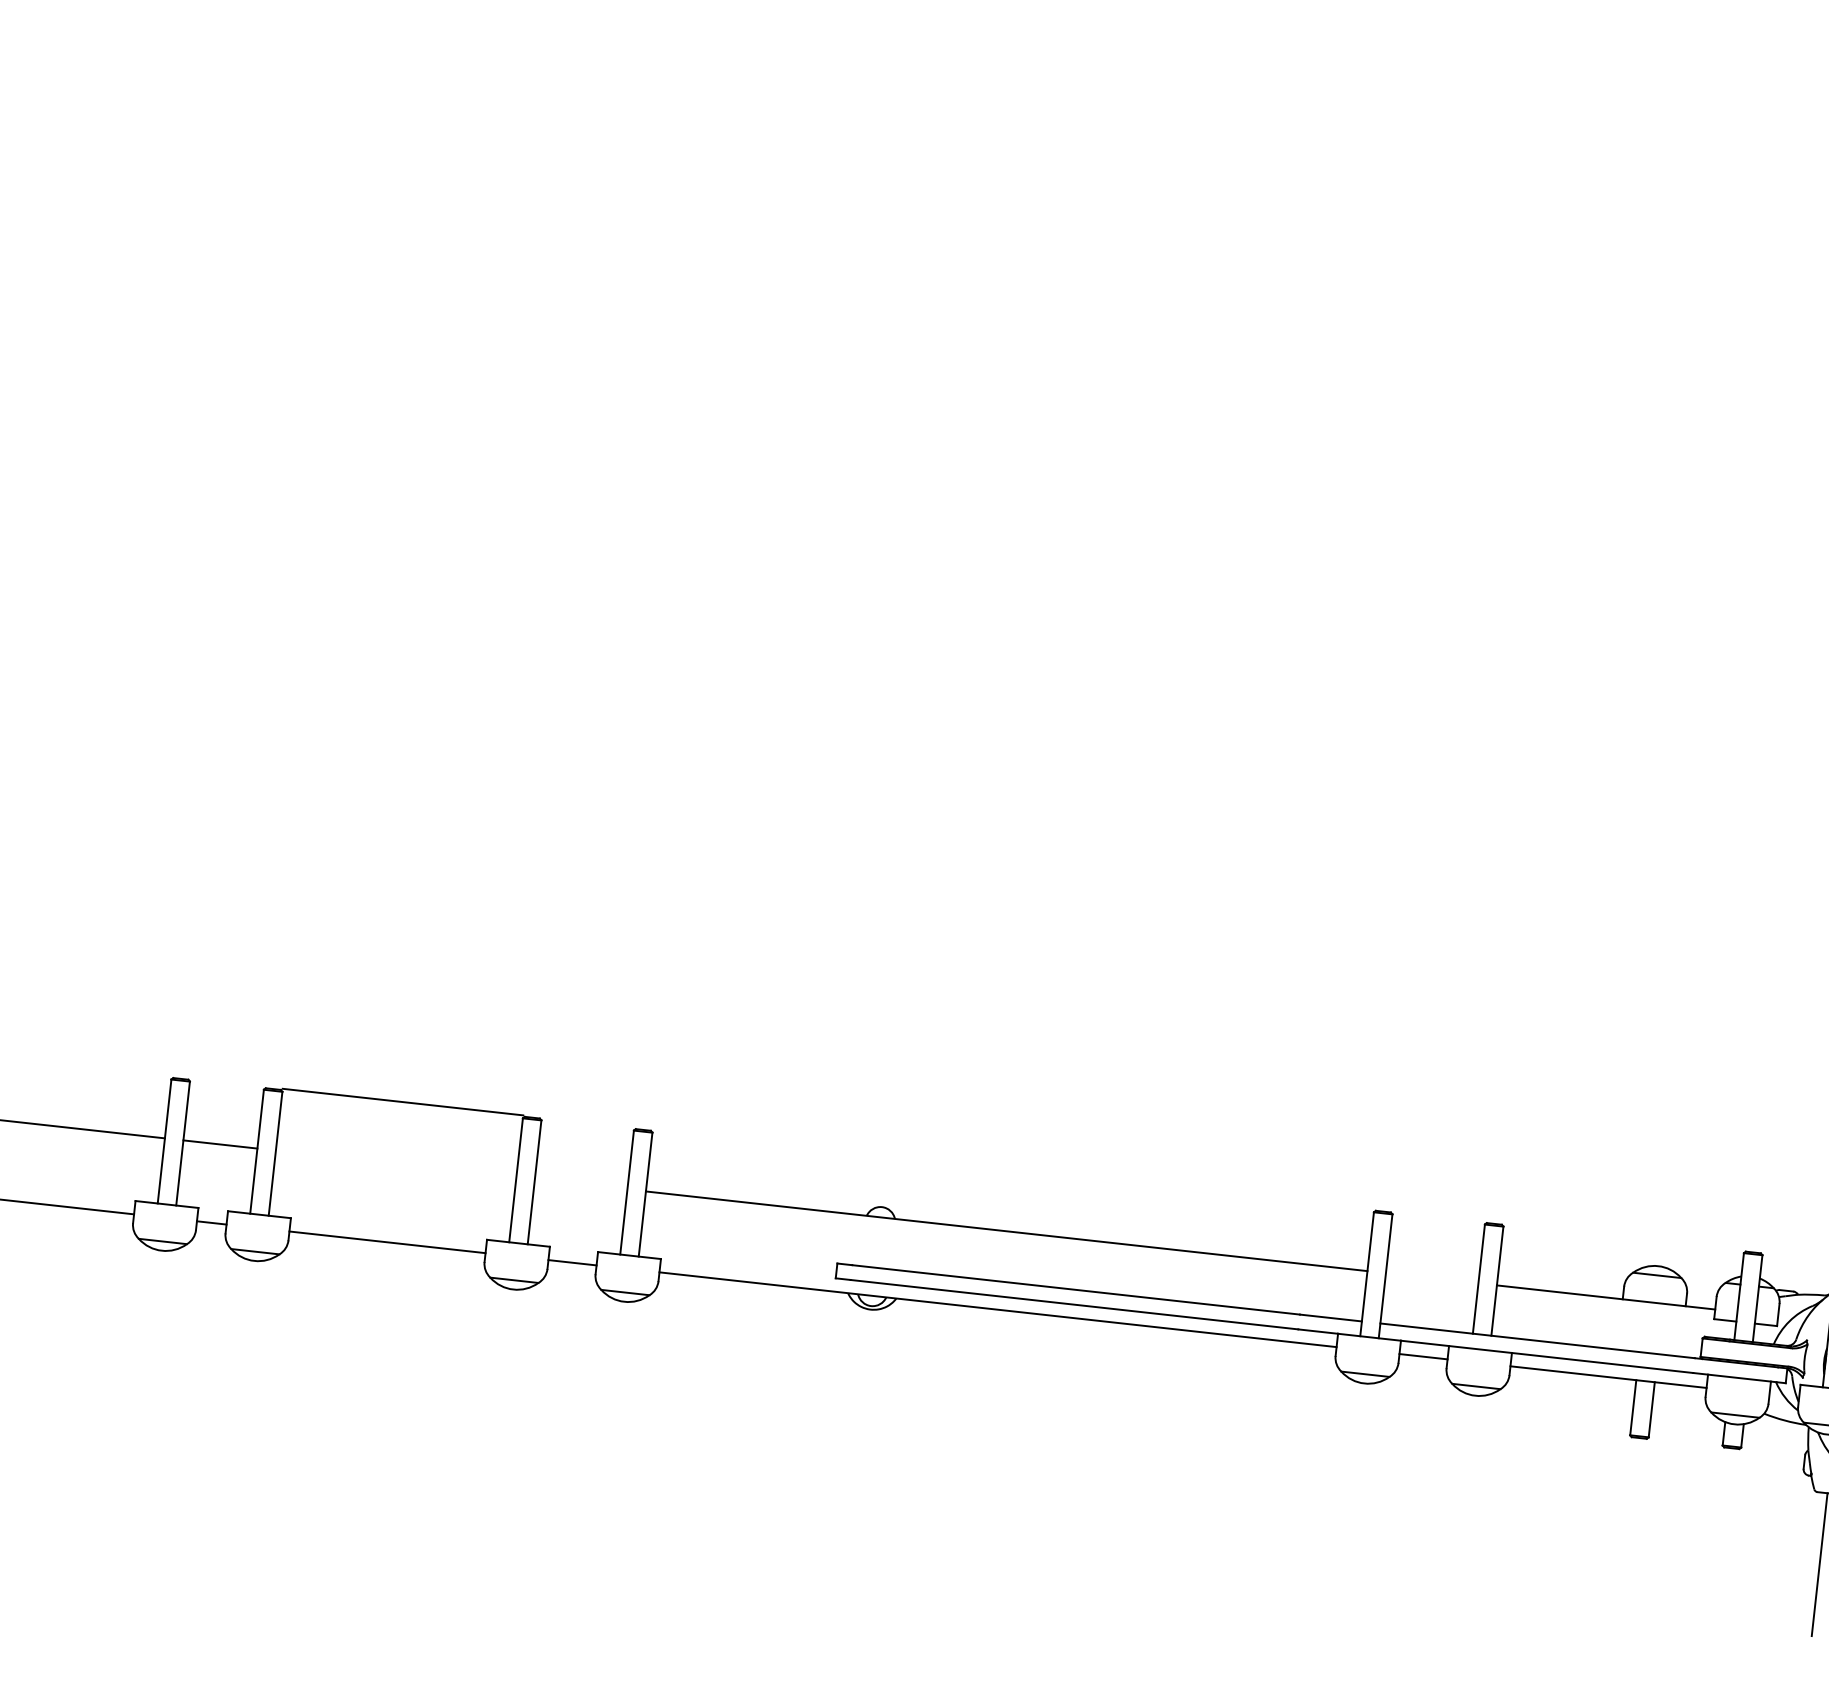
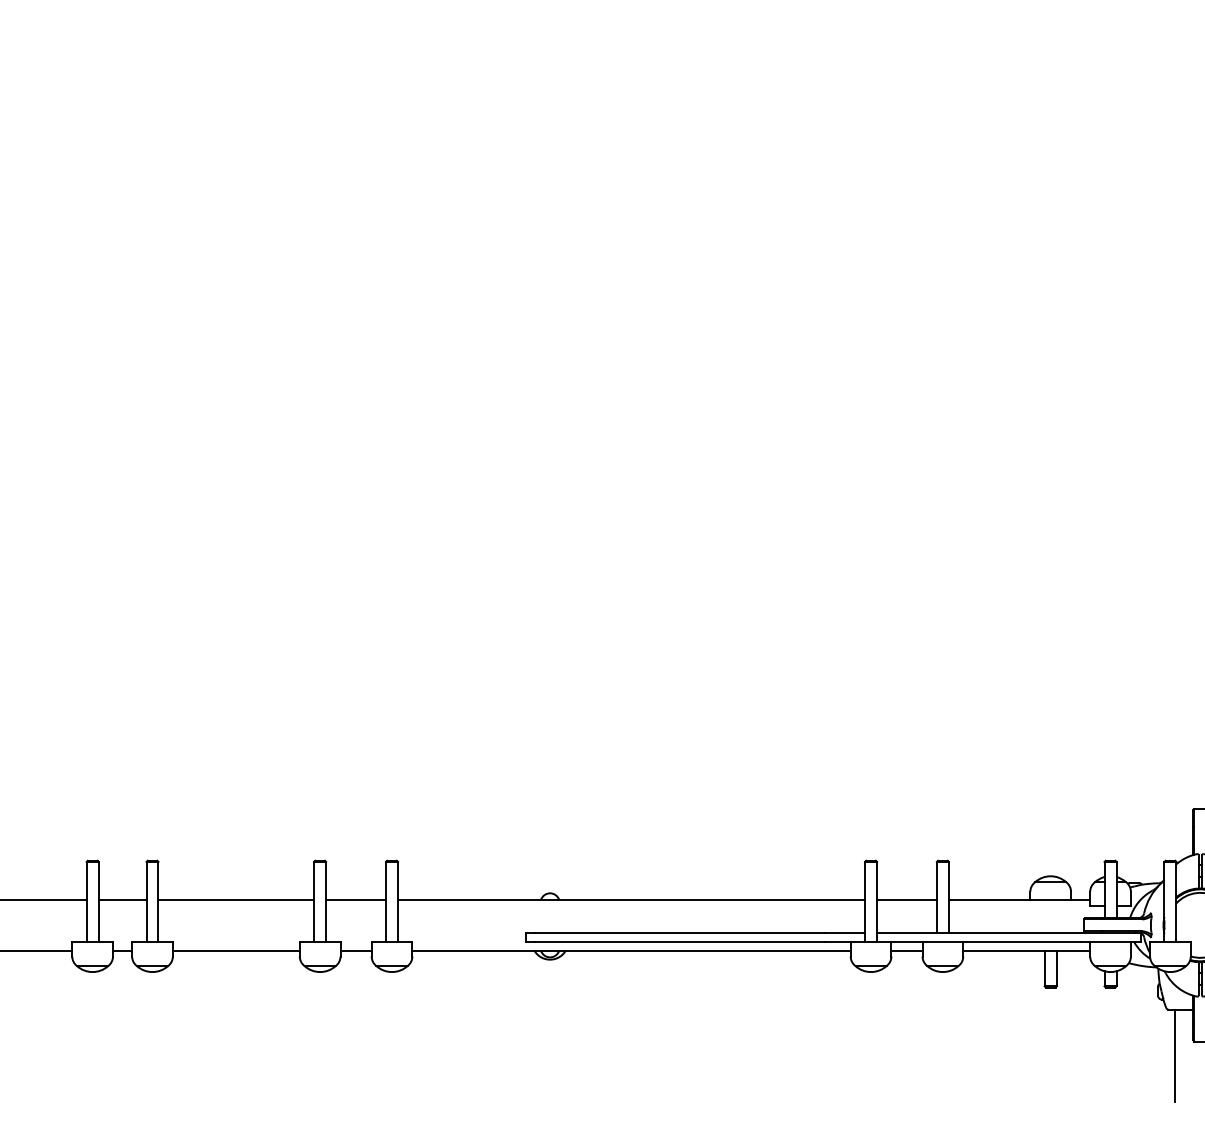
line: (403, 1101) -> (236, 899), moved
line: (581, 1183) -> (356, 899), added
line: (1431, 1277) -> (906, 899), added

